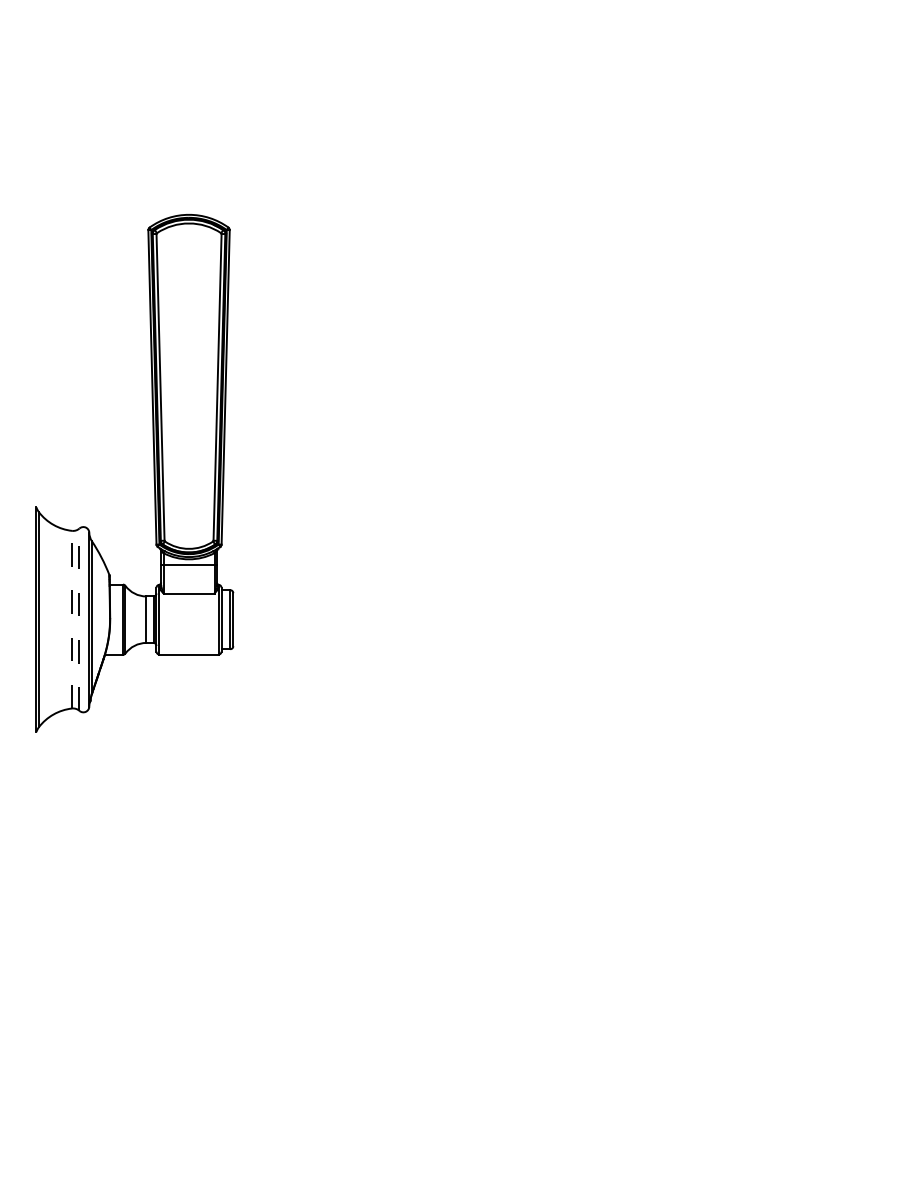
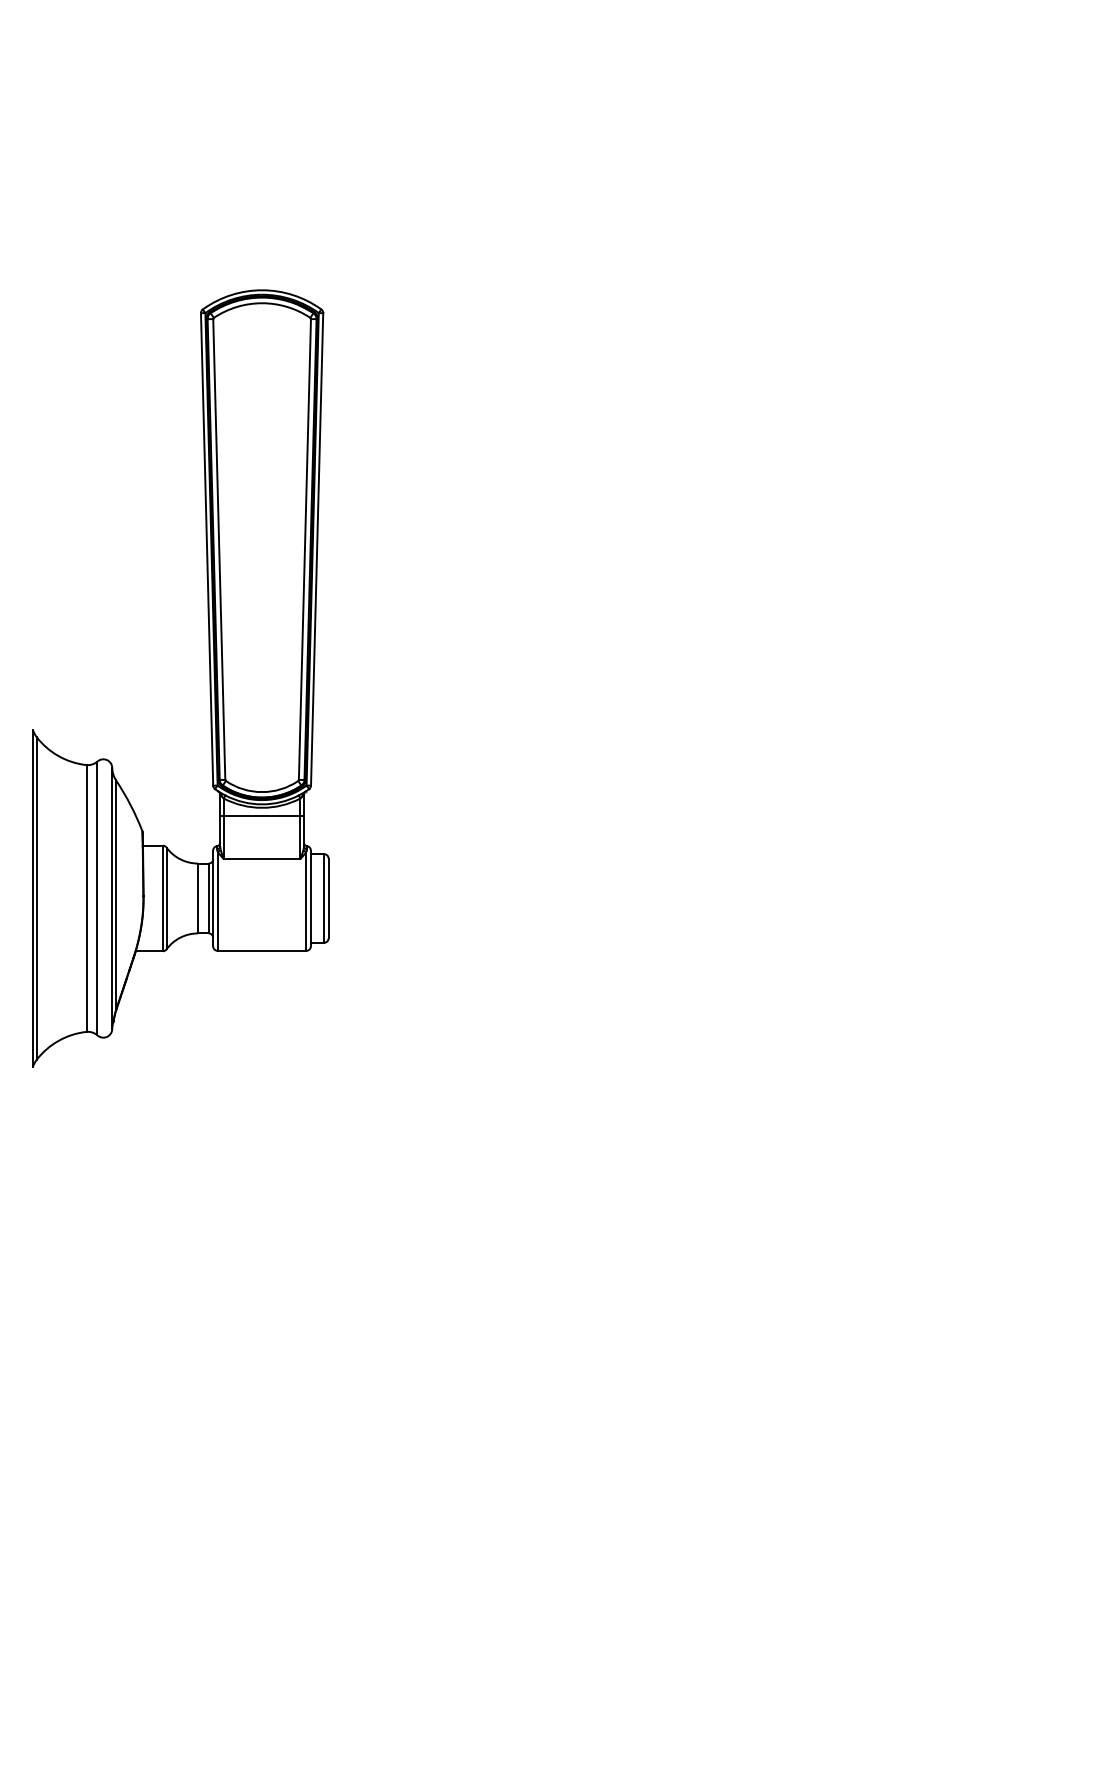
line: (72, 619) -> (87, 898), dashed -> solid
line: (79, 619) -> (97, 898), dashed -> solid

